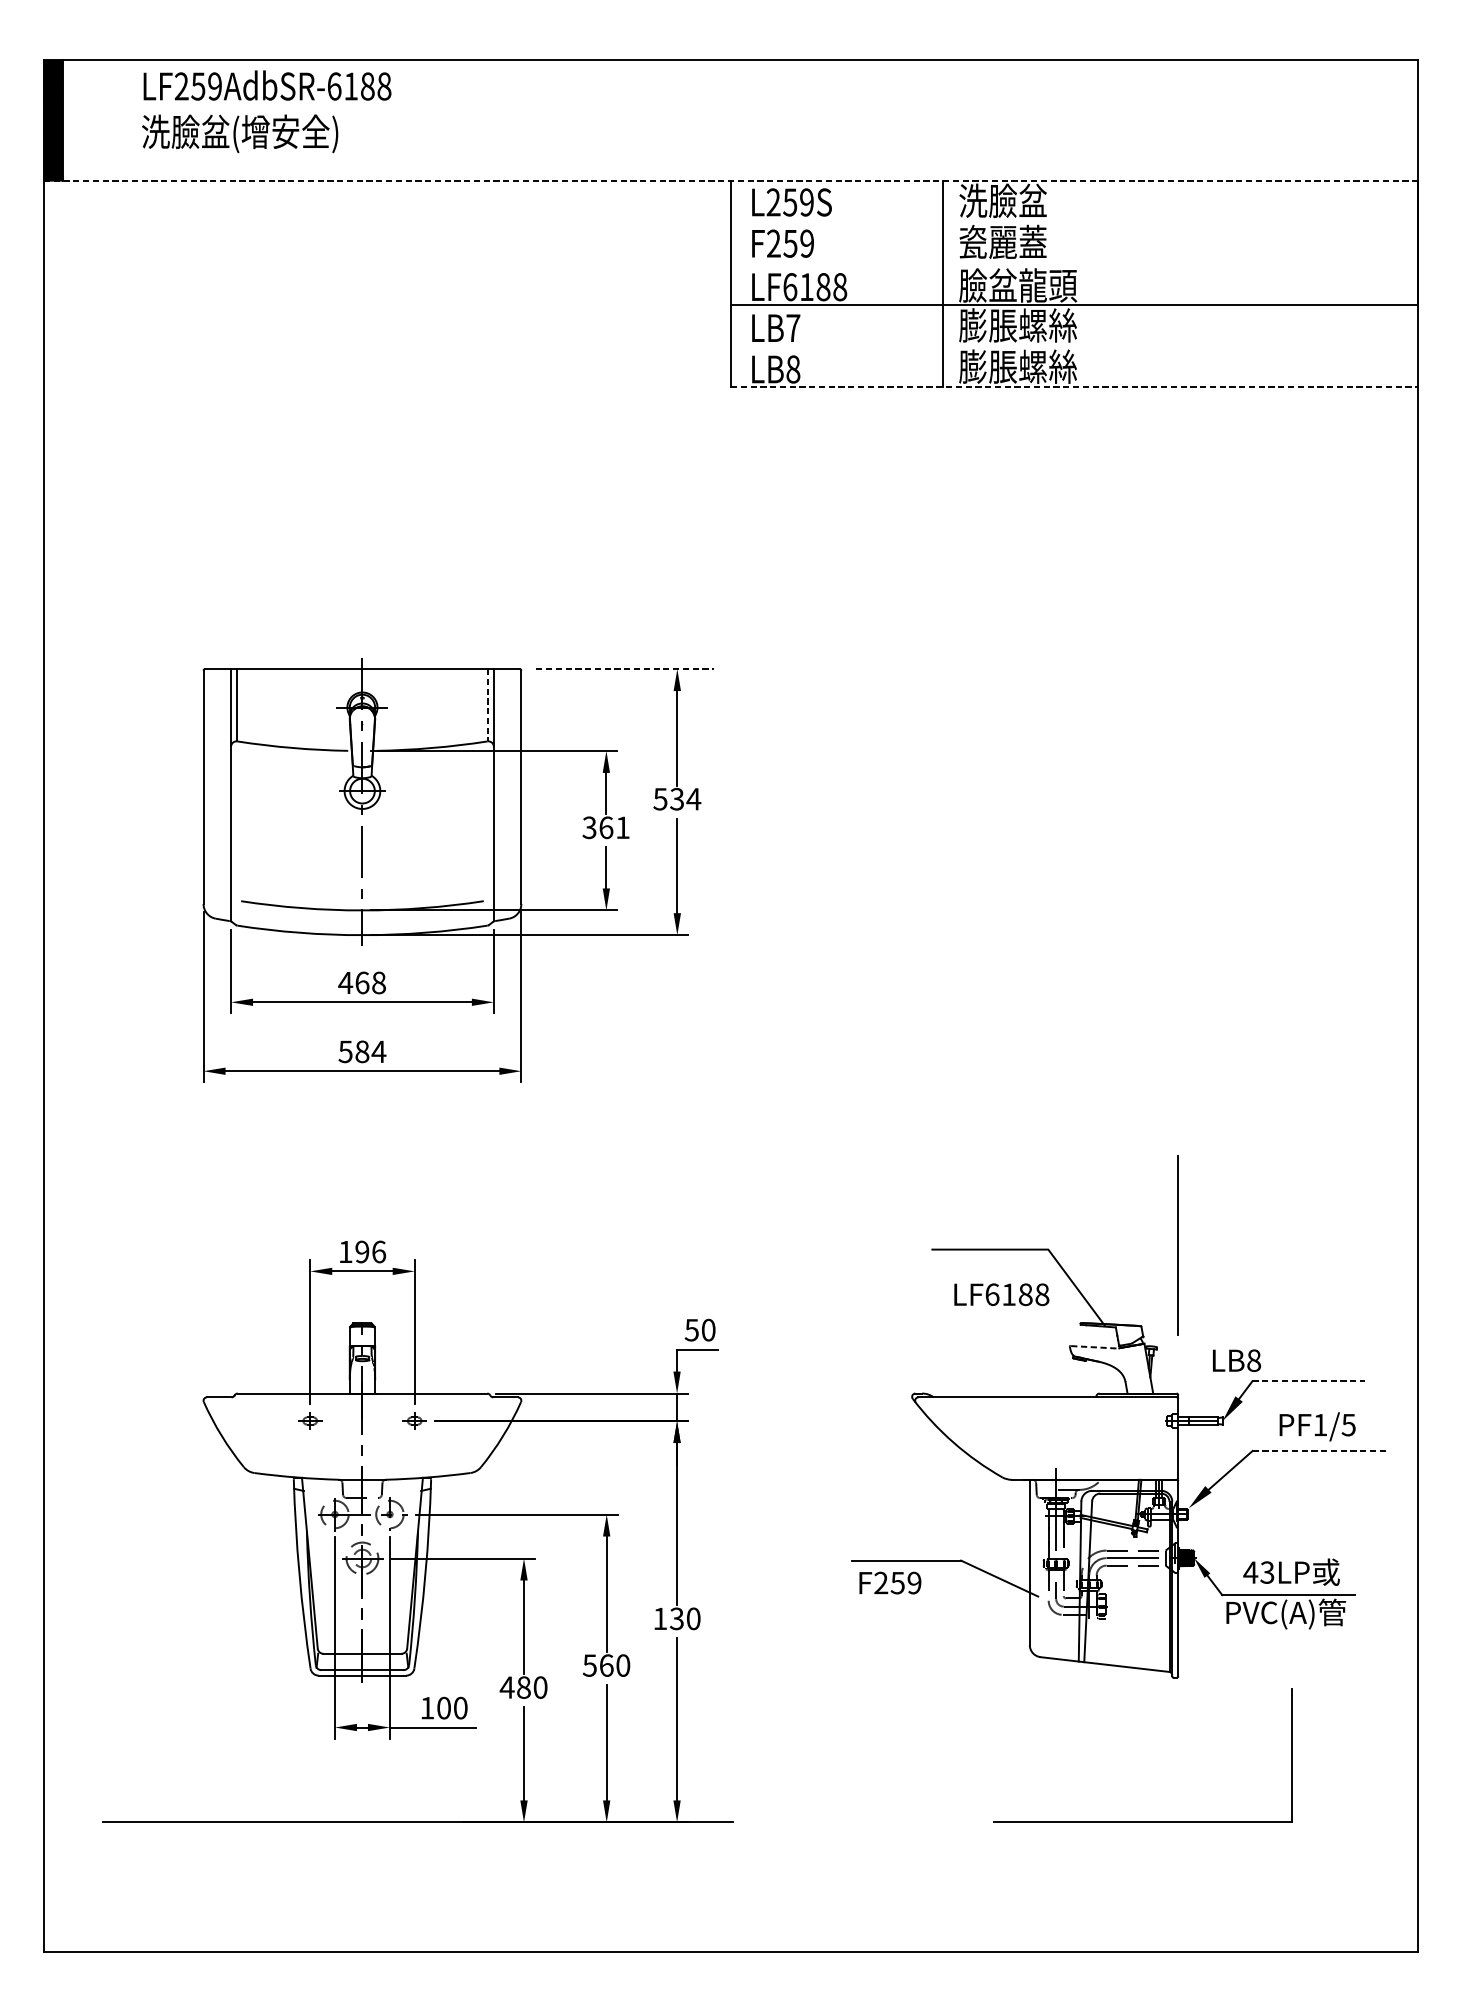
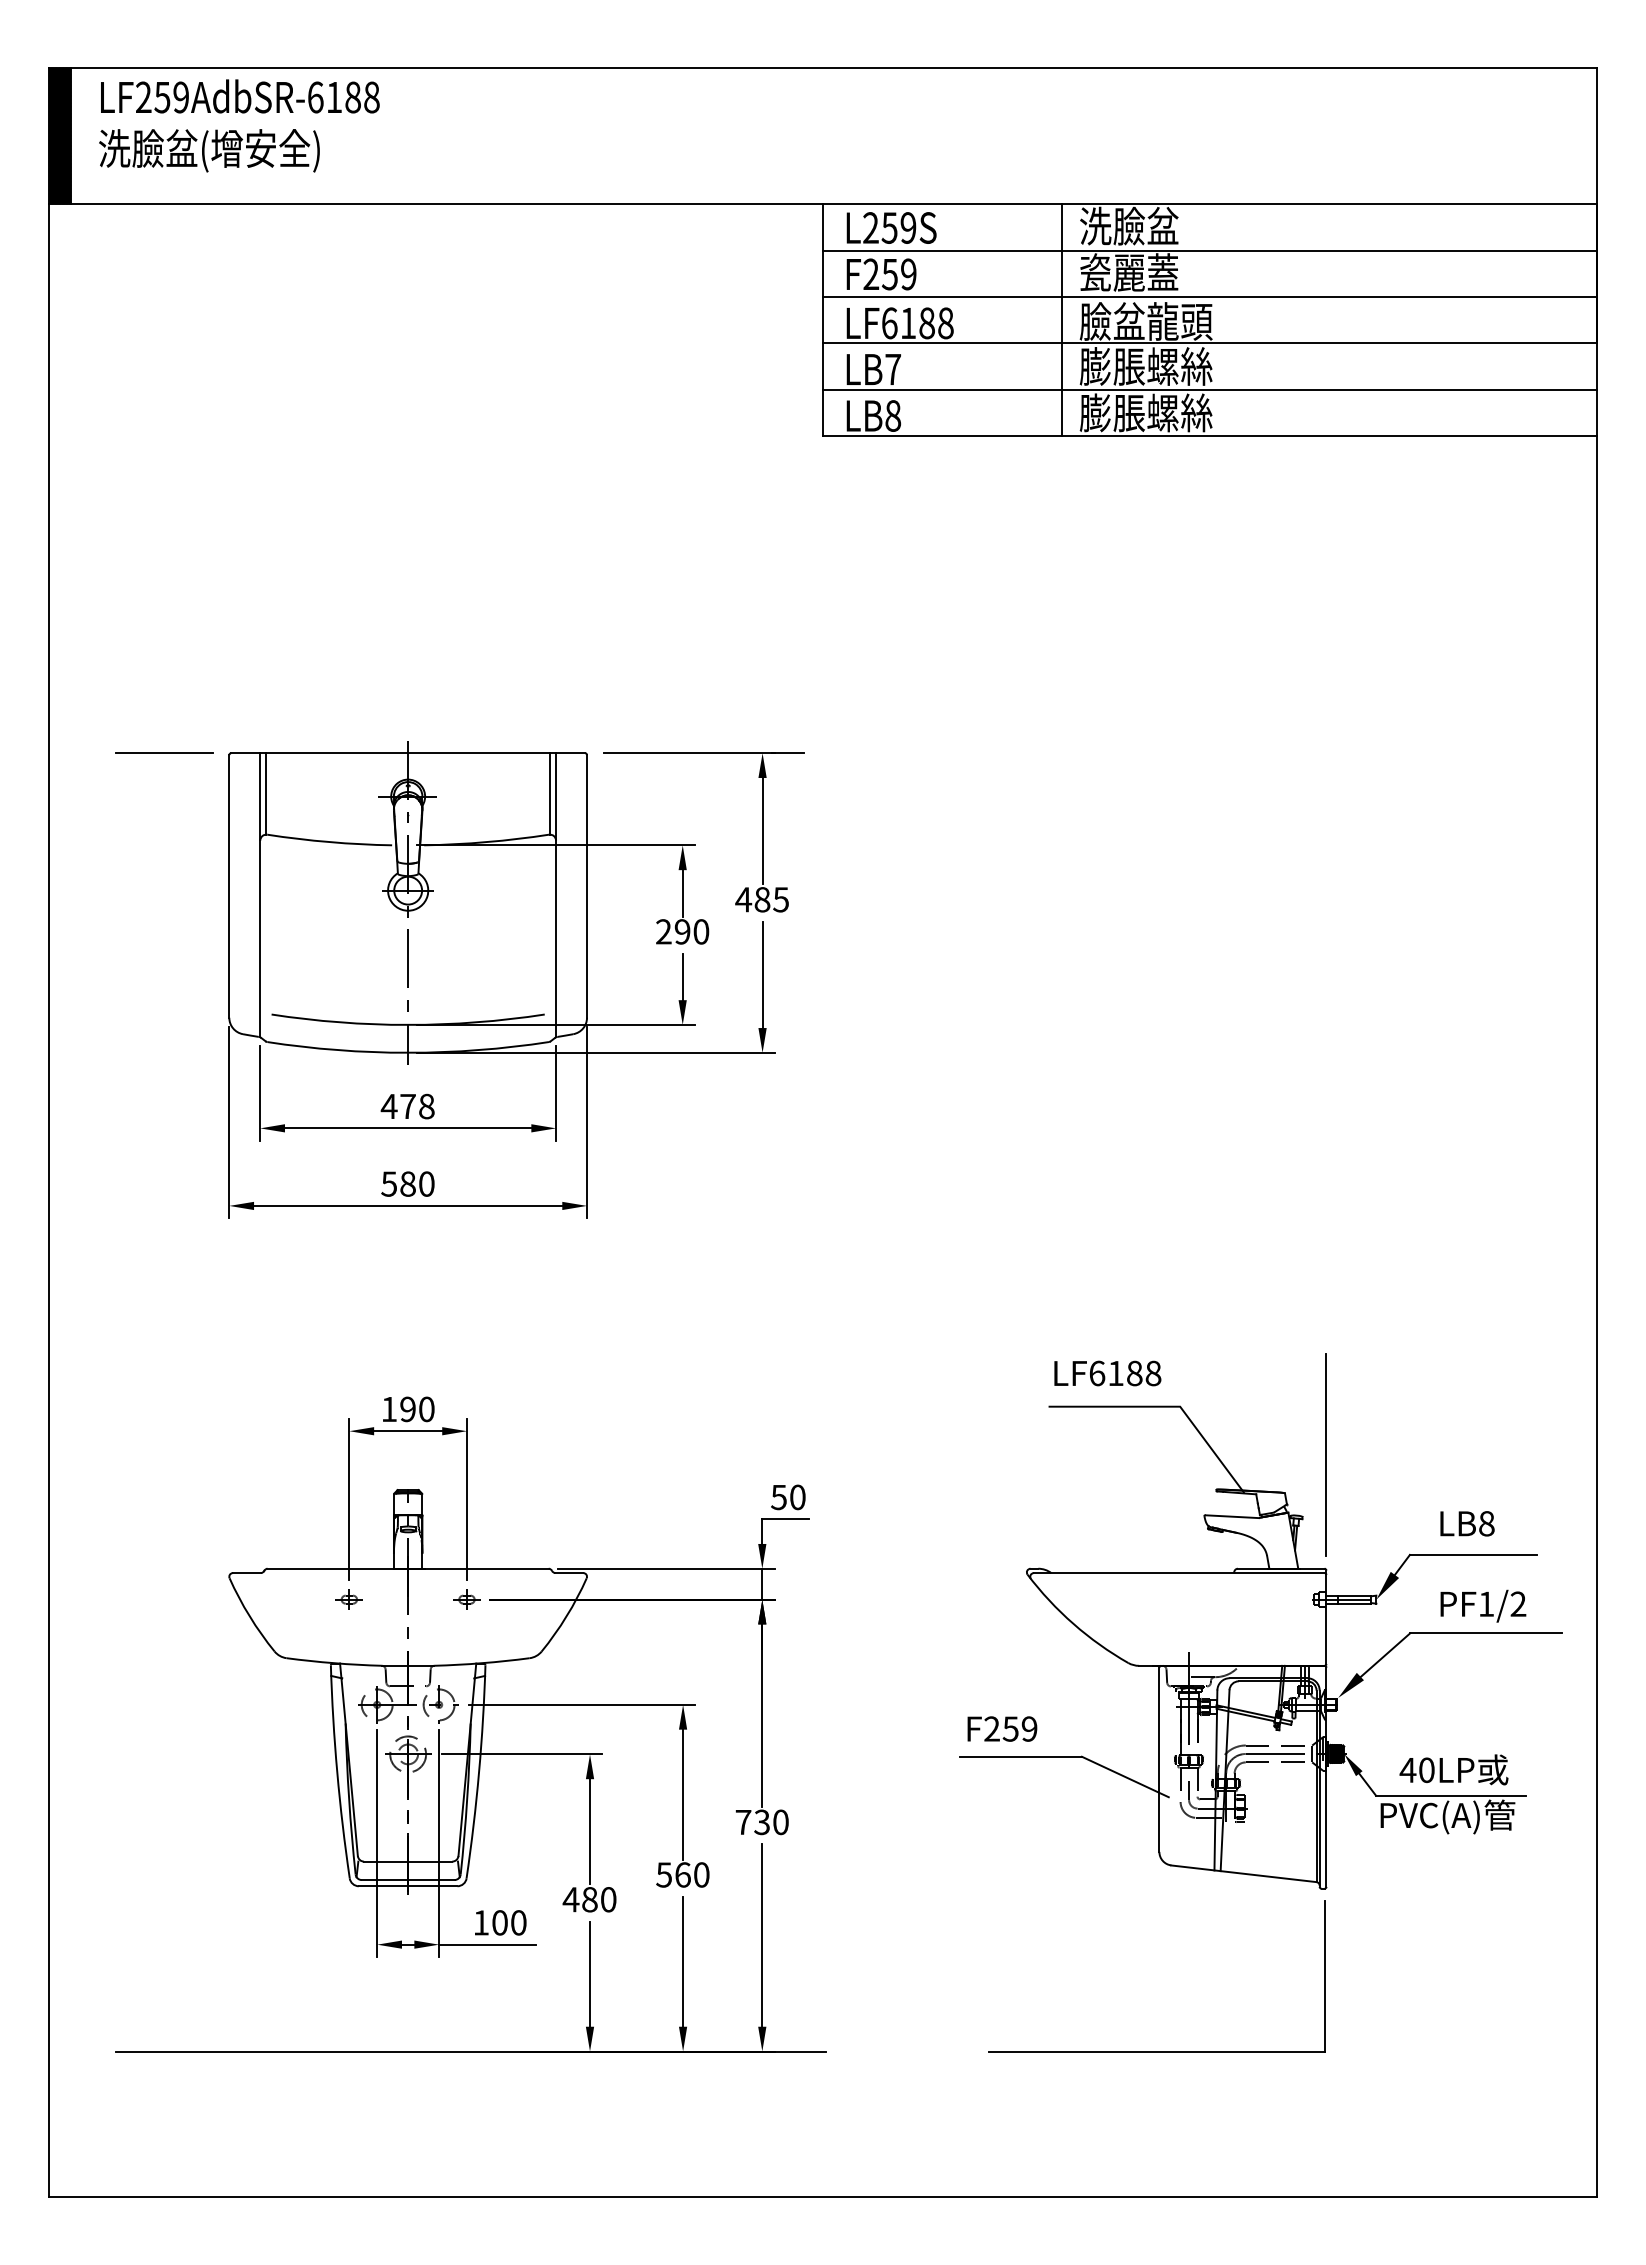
text: (266, 111) -> (239, 125), moved
line: (730, 181) -> (822, 204), dashed -> solid
line: (1074, 222) -> (1209, 250), added
line: (1074, 263) -> (1209, 296), added
line: (1074, 345) -> (1209, 389), added
line: (1074, 387) -> (1209, 436), dashed -> solid
line: (145, 669) -> (163, 753), added
line: (625, 669) -> (704, 753), dashed -> solid
line: (488, 704) -> (549, 793), dashed -> solid
text: (677, 799) -> (762, 899), 534 -> 485
text: (606, 827) -> (682, 931), 361 -> 290
text: (361, 982) -> (407, 1106), 468 -> 478
text: (378, 1051) -> (426, 1183), 584 -> 580
line: (1177, 1244) -> (1325, 1454), moved
text: (378, 1252) -> (426, 1409), 196 -> 190
text: (1001, 1294) -> (1107, 1373), moved
line: (1094, 1347) -> (1232, 1516), dashed -> solid
text: (1236, 1360) -> (1467, 1523), moved
line: (1308, 1380) -> (1473, 1554), dashed -> solid
text: (1348, 1424) -> (1518, 1603), PF1/5 -> PF1/2
line: (1320, 1451) -> (1486, 1633), dashed -> solid
text: (1267, 1571) -> (1426, 1769), 43LP -> 40LP
text: (890, 1582) -> (1002, 1728), moved
text: (660, 1618) -> (743, 1822), 130 -> 730
part: (1142, 1822) -> (1156, 2051), moved

